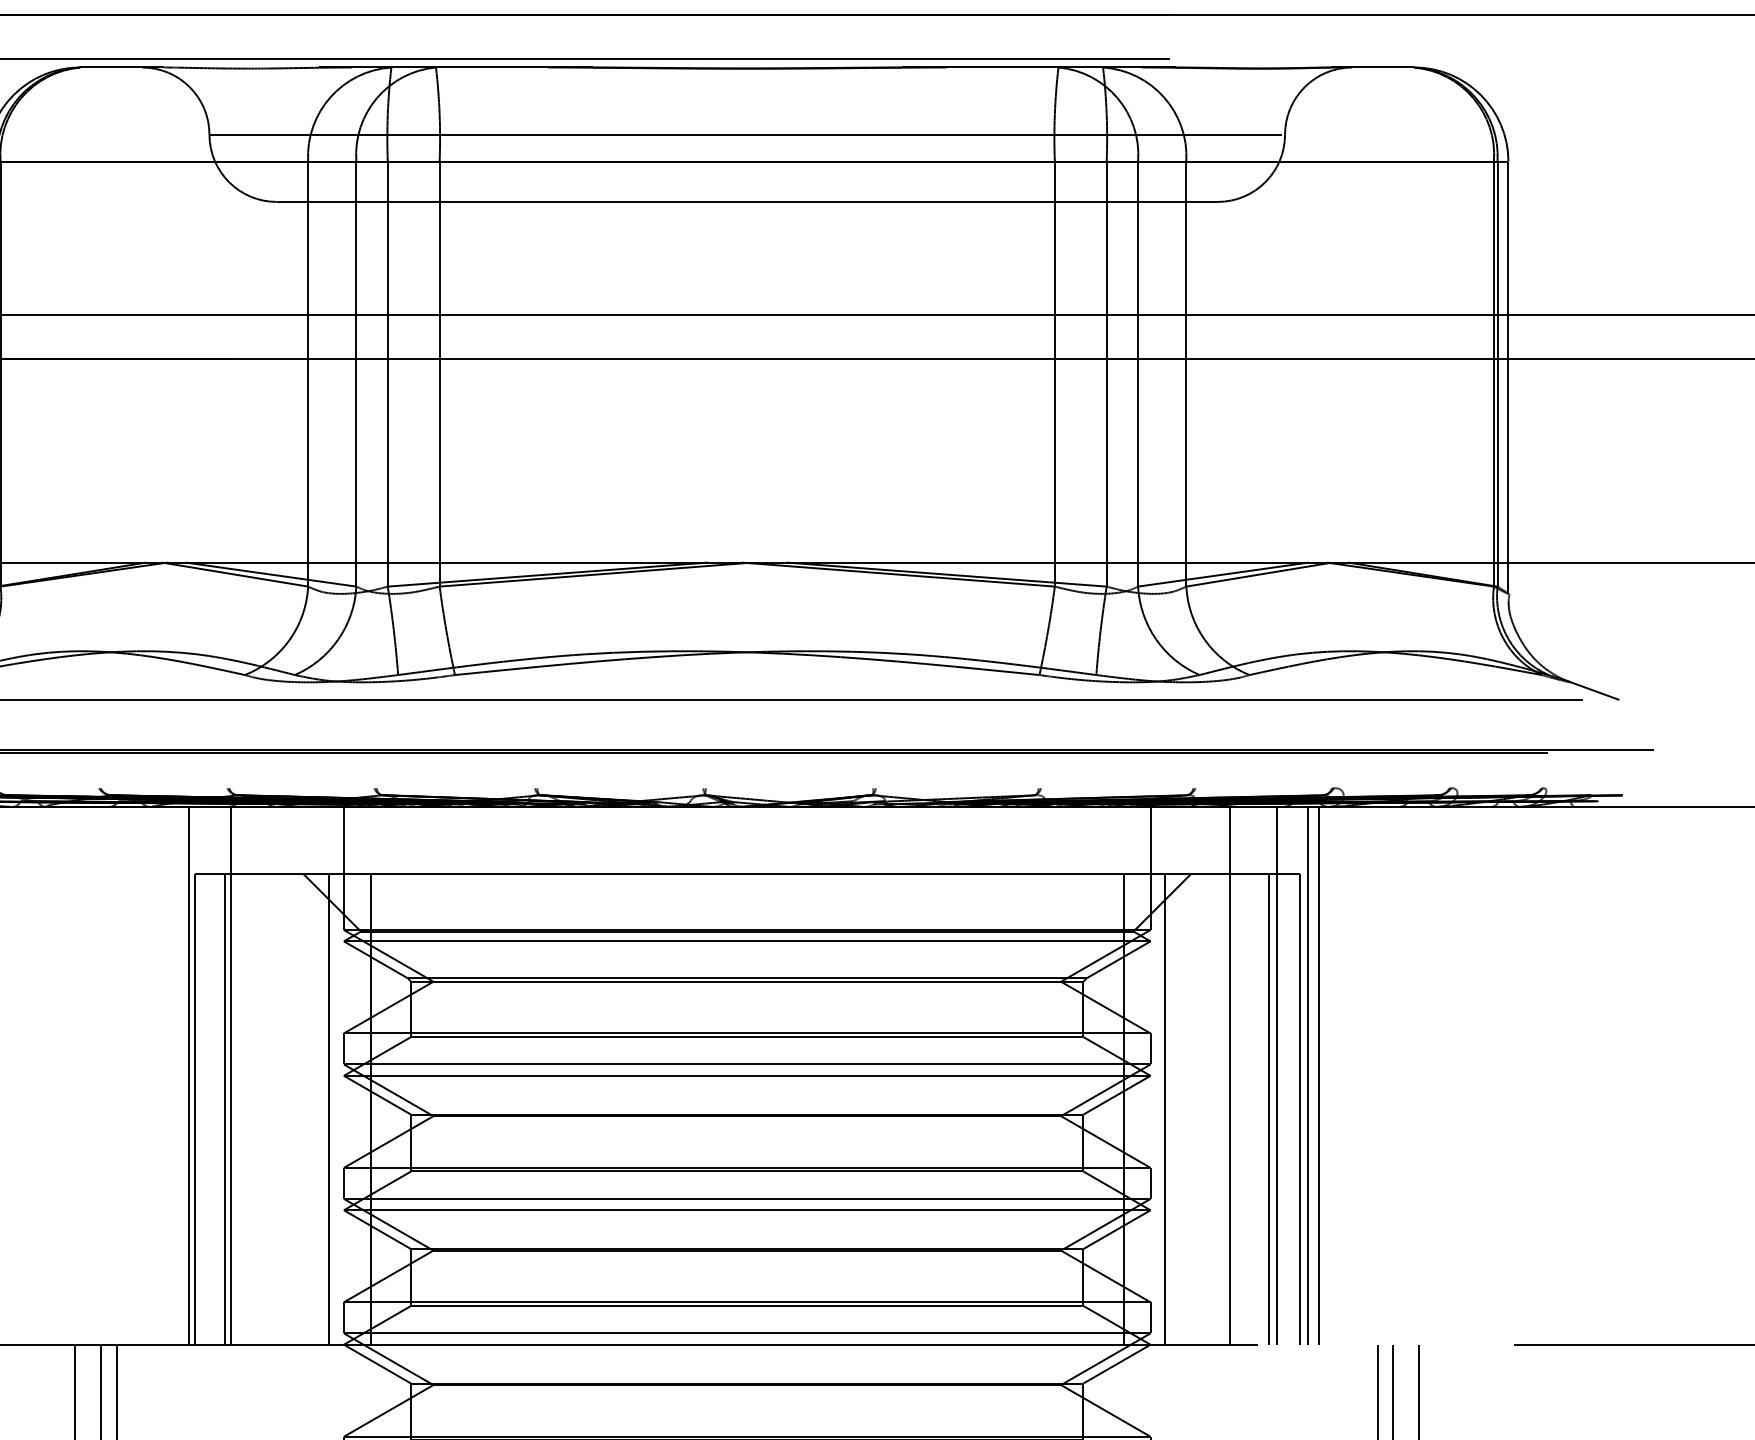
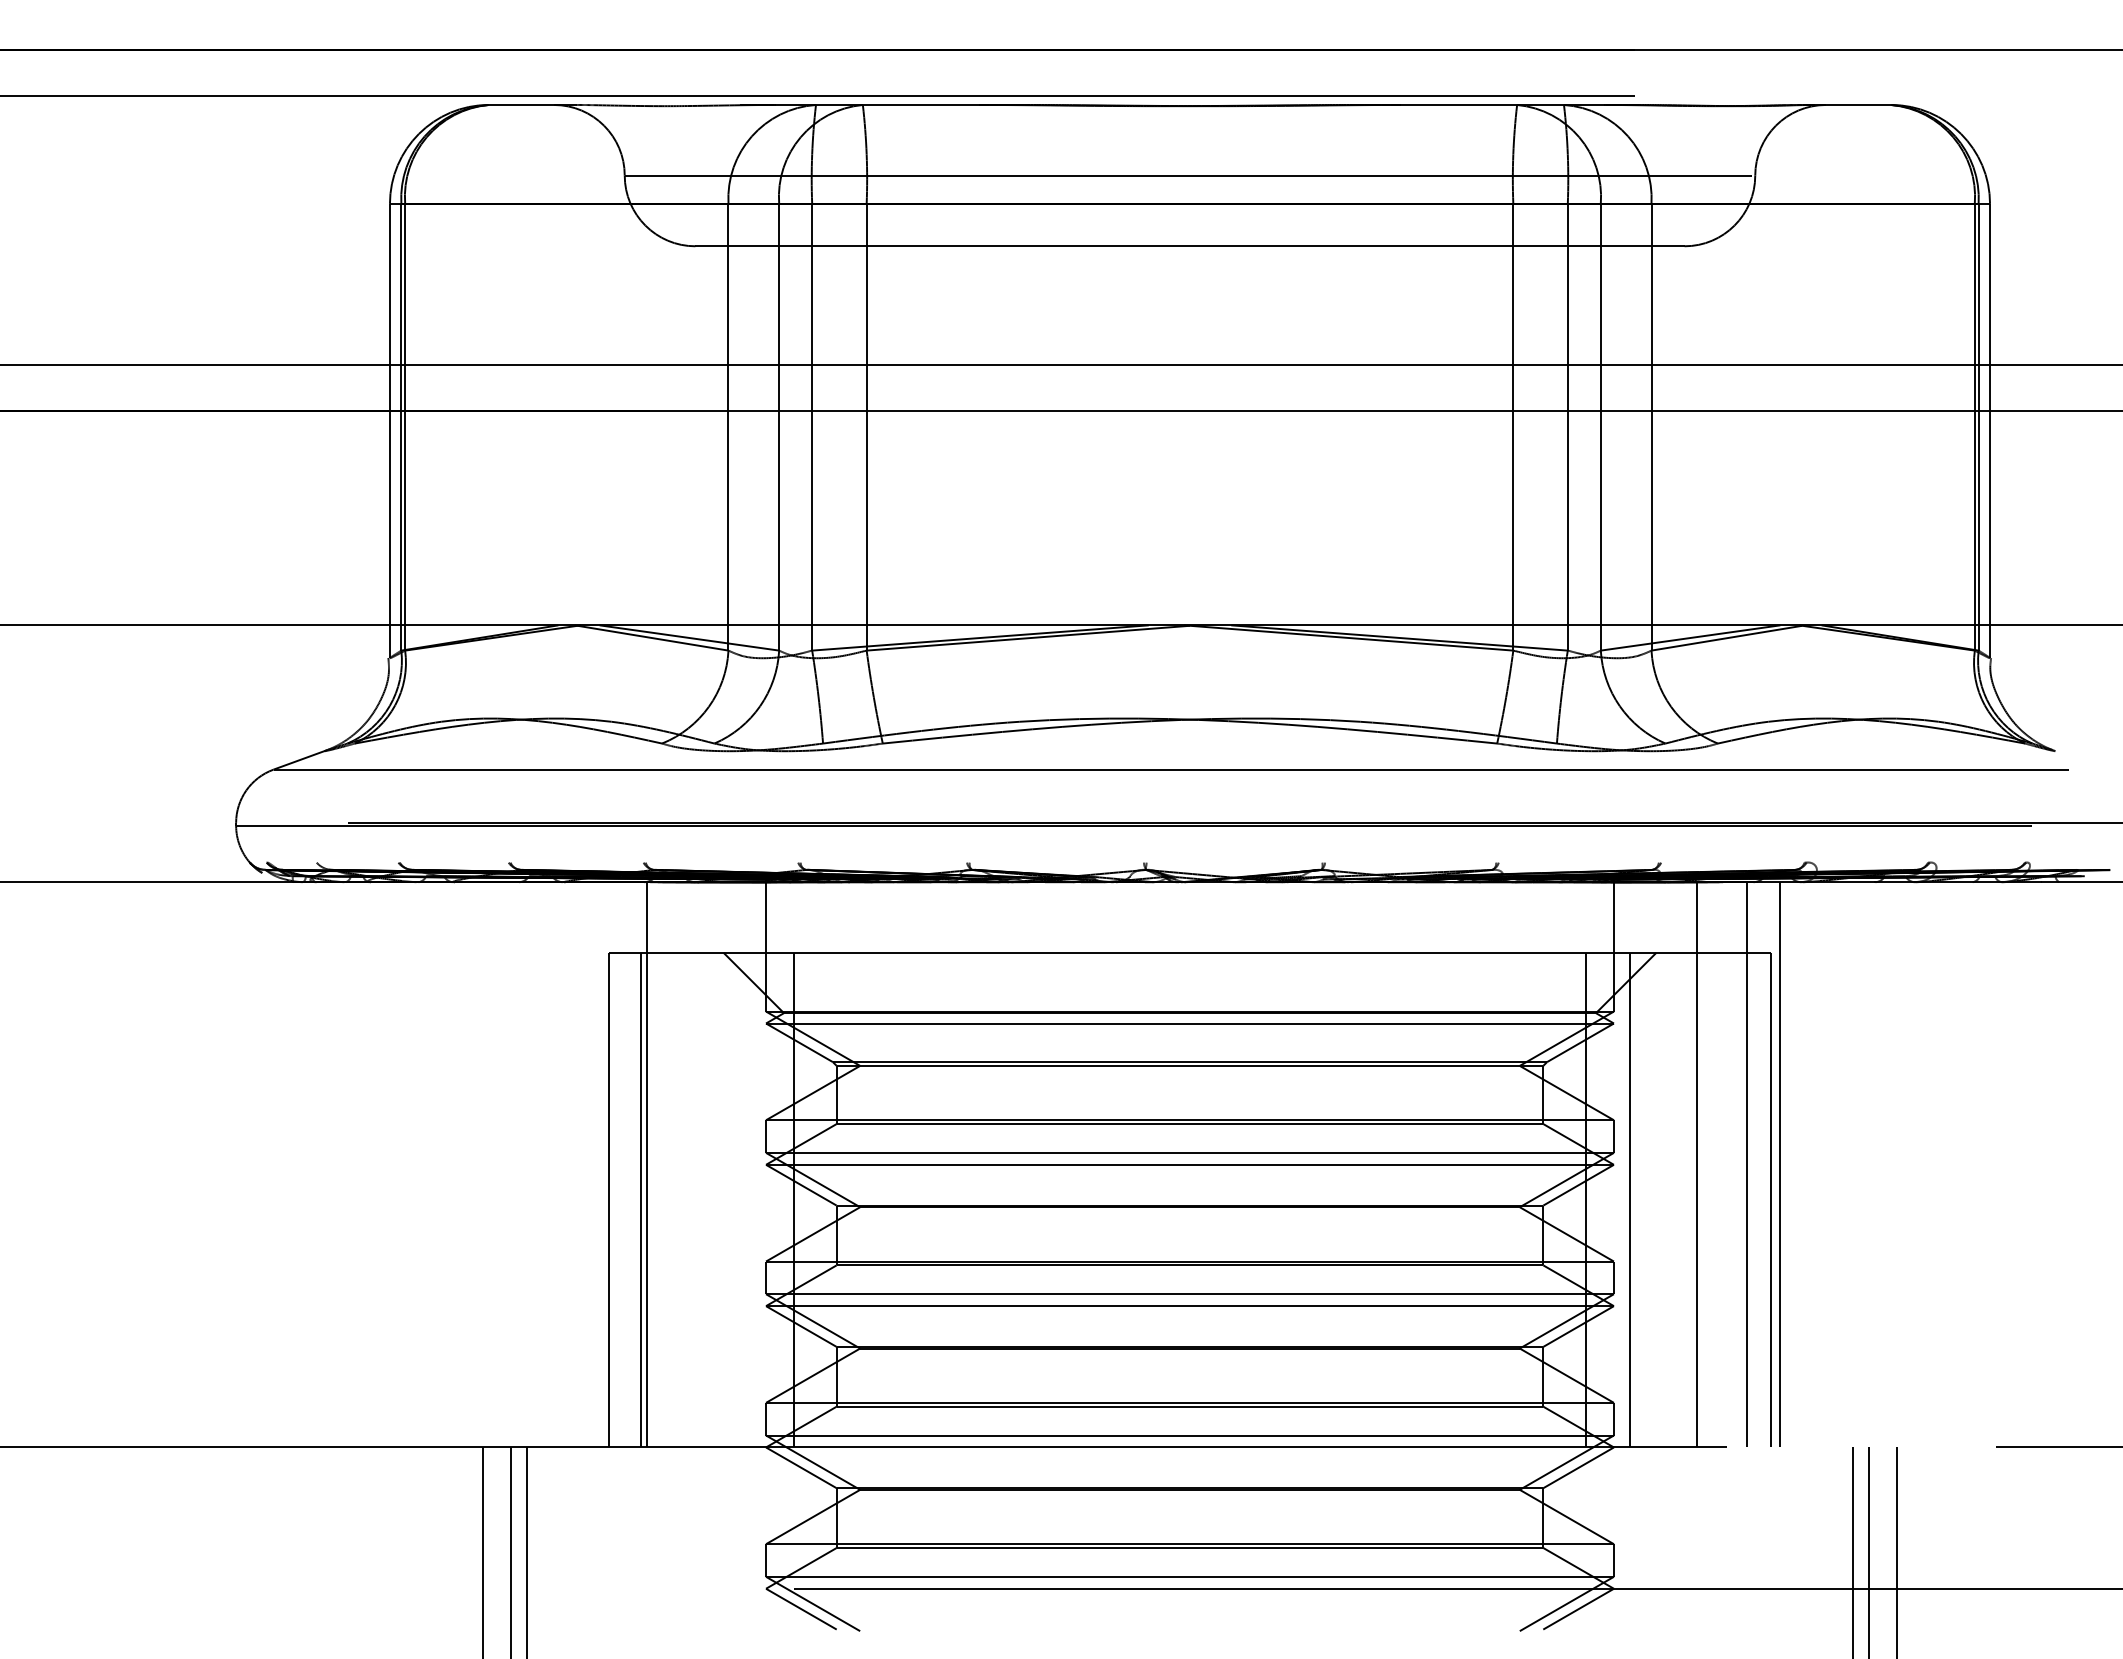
line: (1593, 690) -> (2079, 759), removed
line: (188, 1075) -> (602, 1164), removed
line: (1318, 1075) -> (1790, 1164), removed
line: (329, 1108) -> (750, 1199), removed
line: (1269, 1108) -> (1738, 1199), removed

